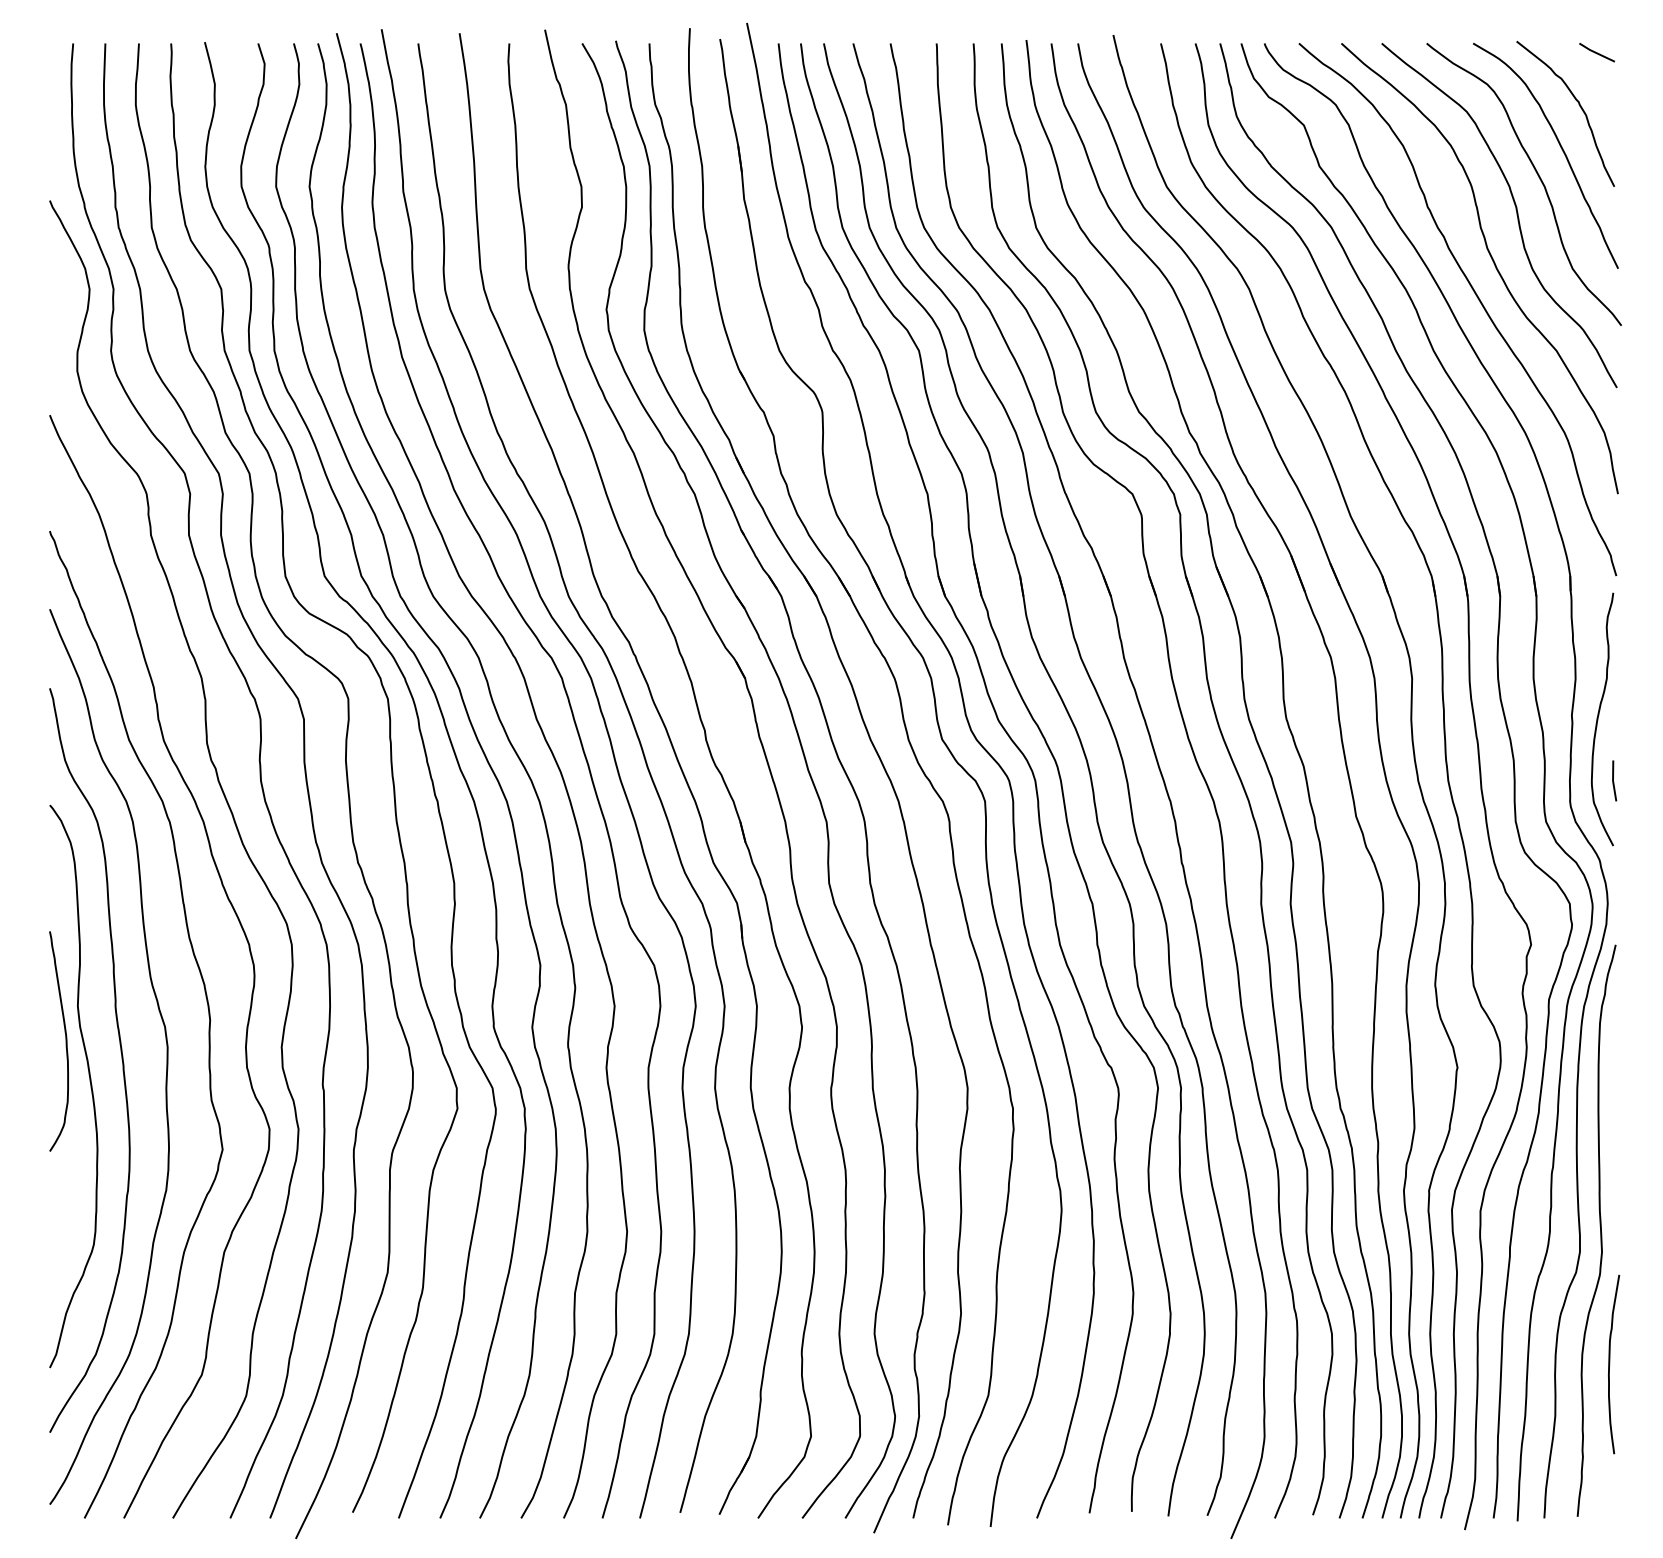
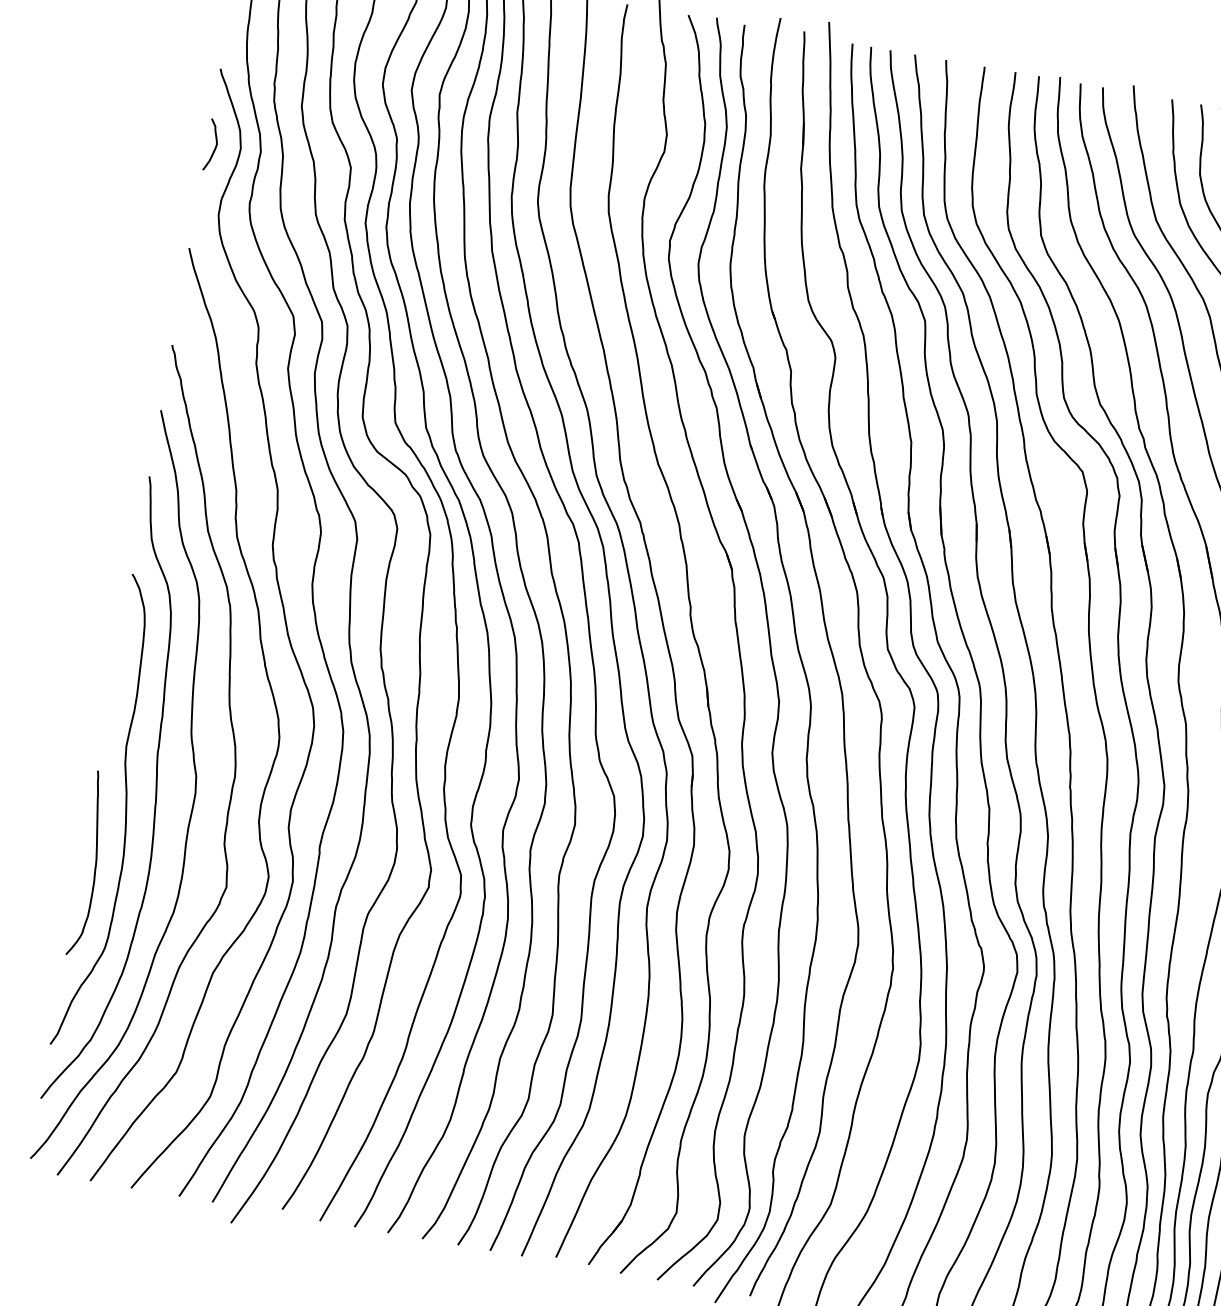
curve: (59, 291) -> (215, 146), added
curve: (65, 1041) -> (95, 864), moved

